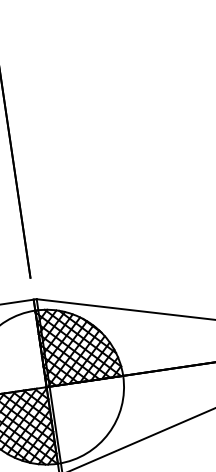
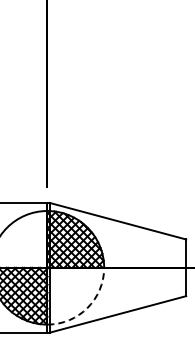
arc: (108, 432) -> (87, 307), solid -> dashed

